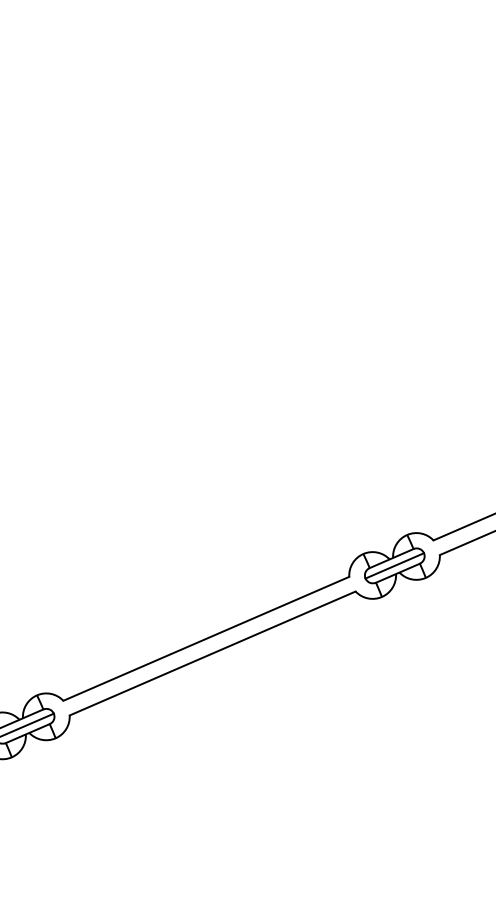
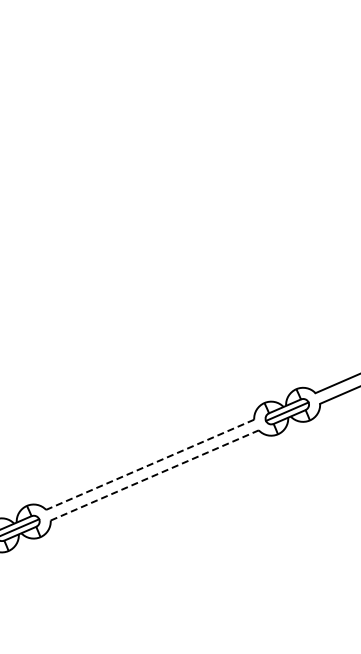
line: (205, 639) -> (149, 465), solid -> dashed
line: (213, 653) -> (155, 475), solid -> dashed

